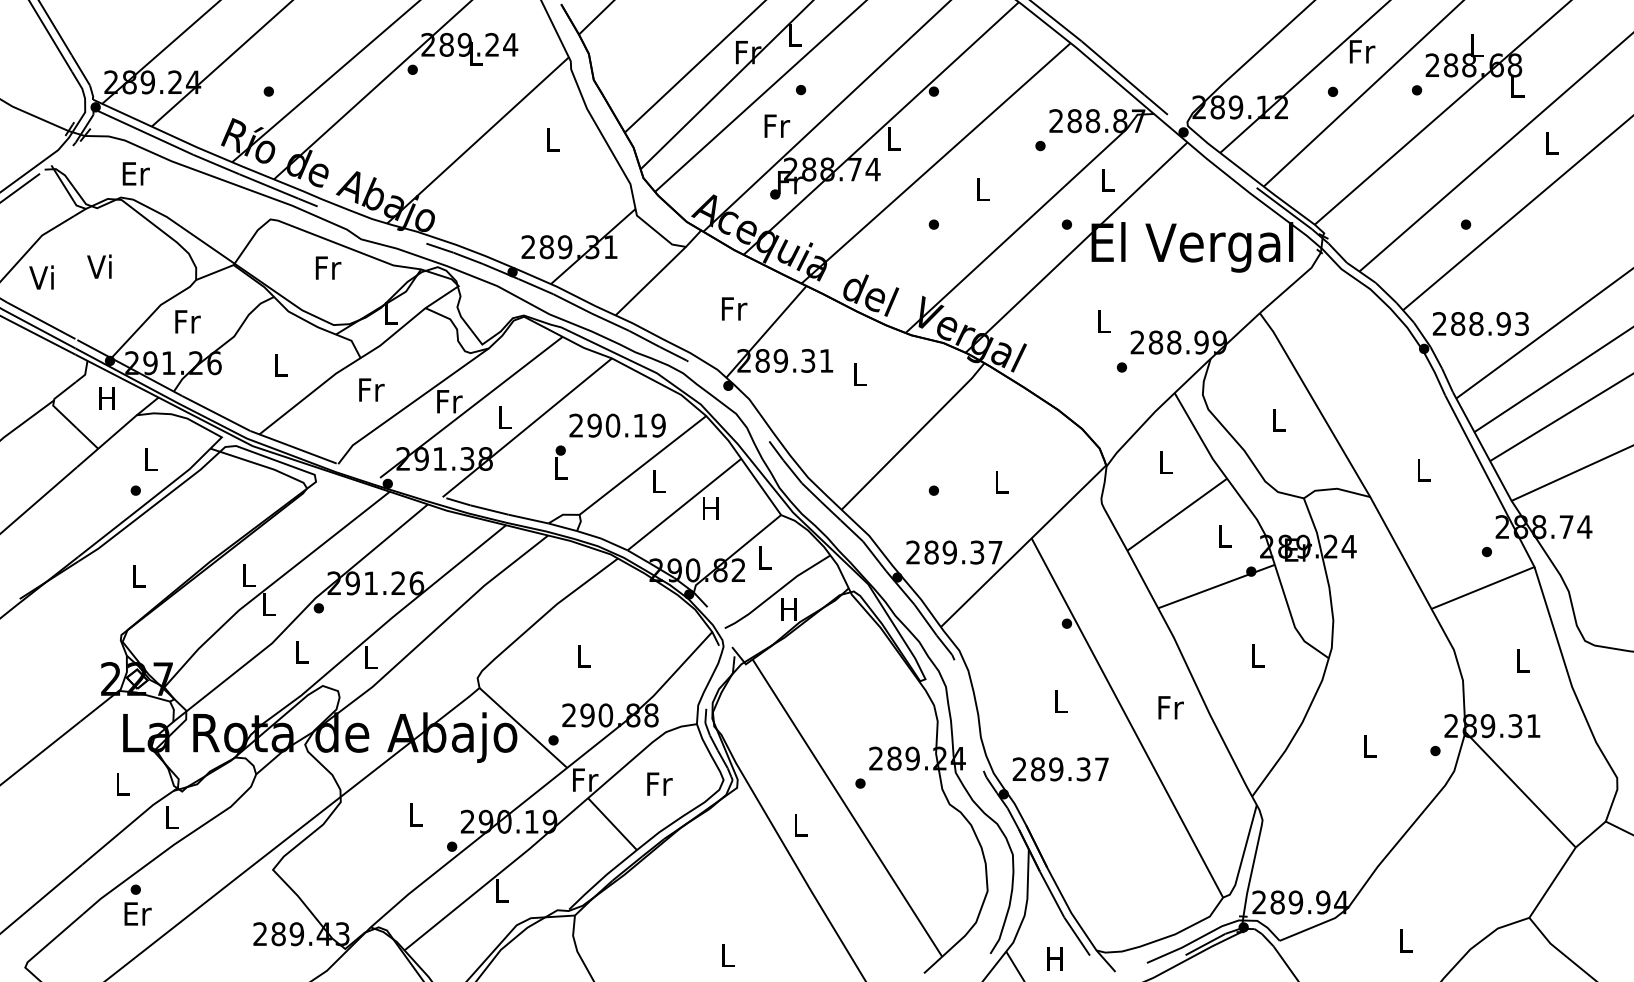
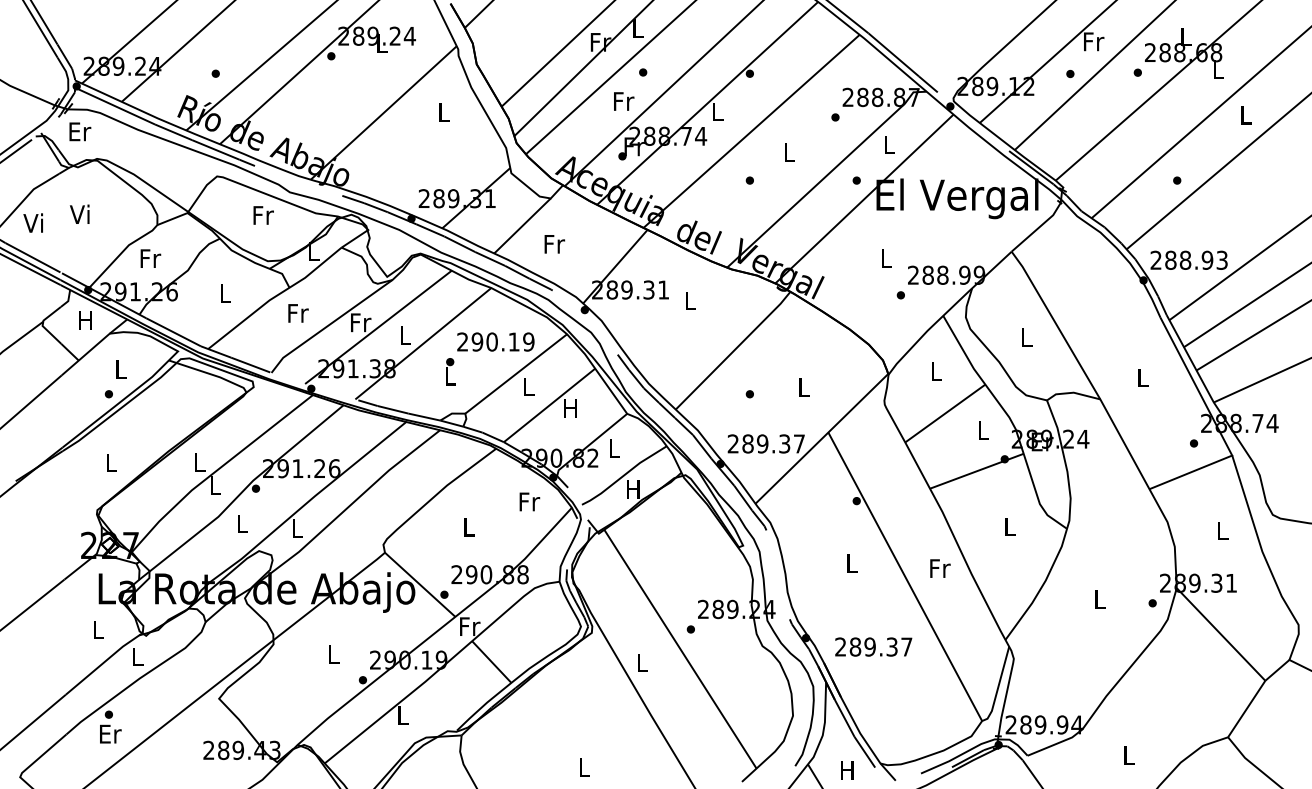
text: (136, 173) -> (80, 131), moved
text: (734, 309) -> (554, 244), moved
text: (1060, 768) -> (873, 646), moved
text: (659, 783) -> (529, 501), moved

